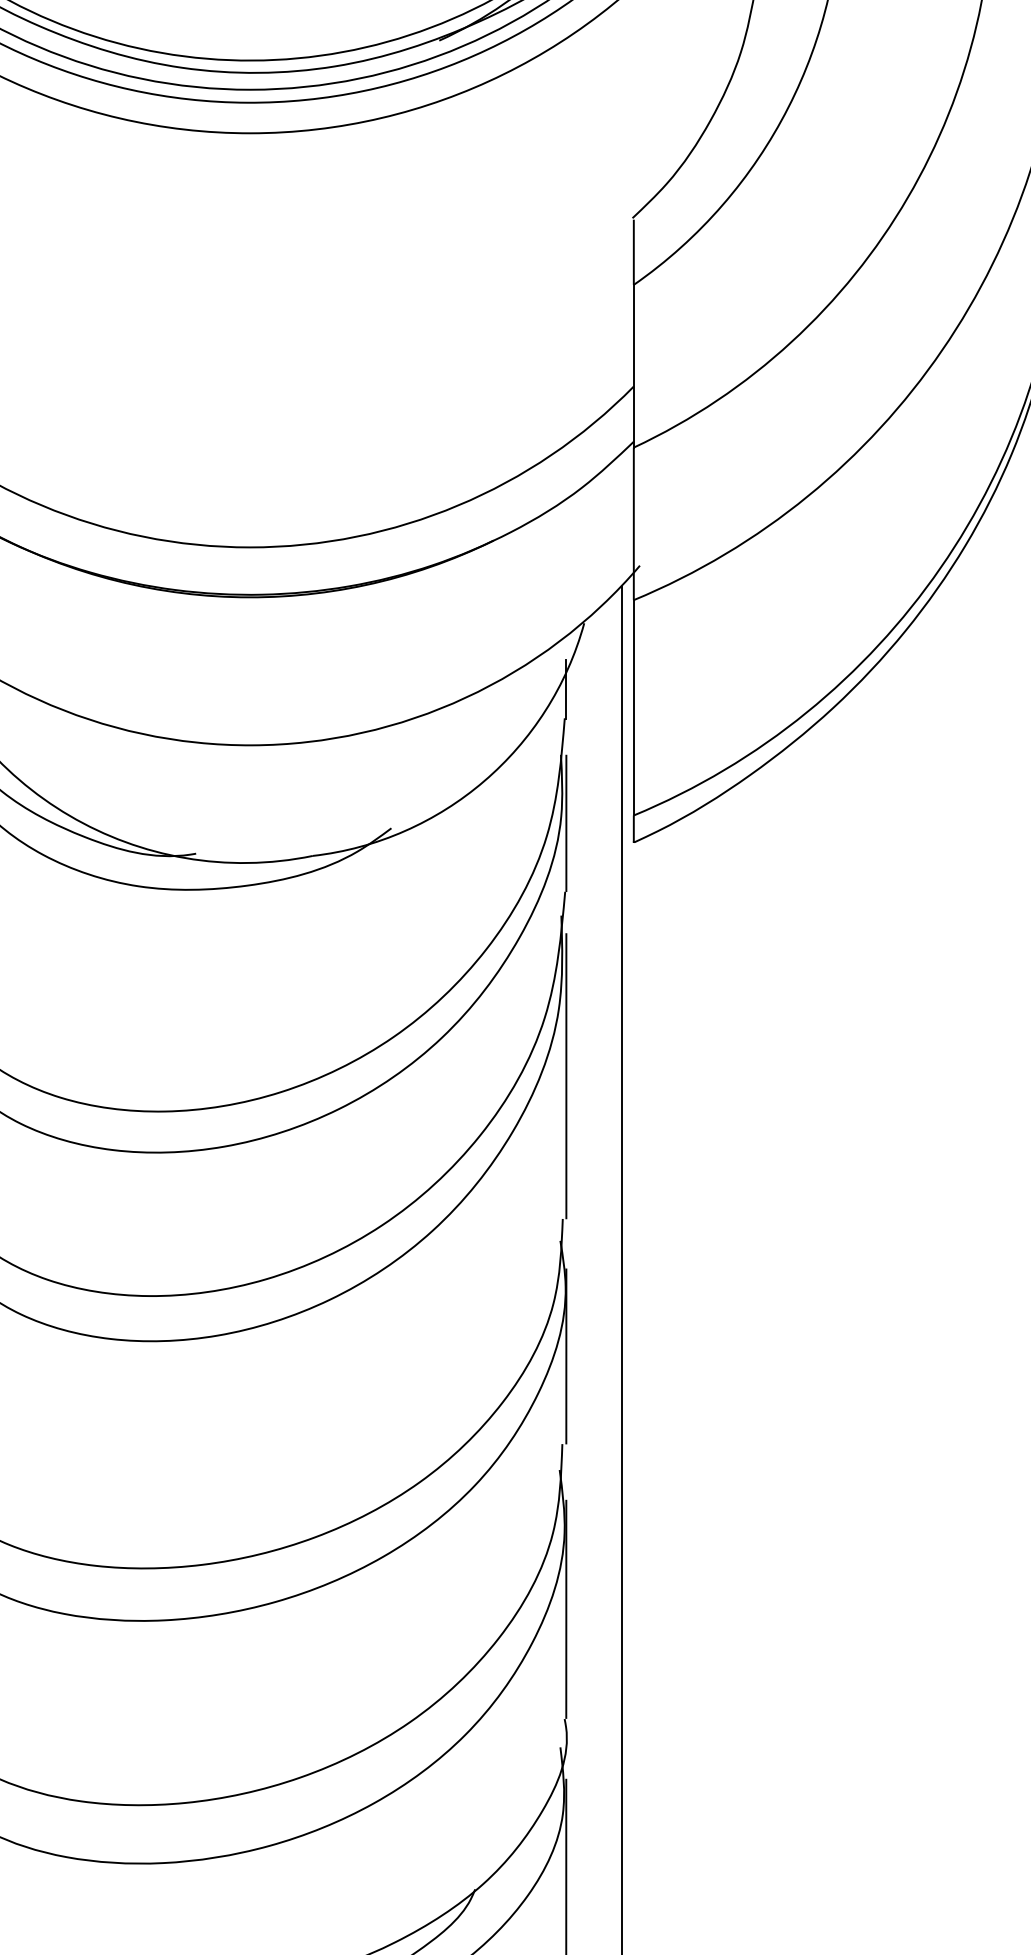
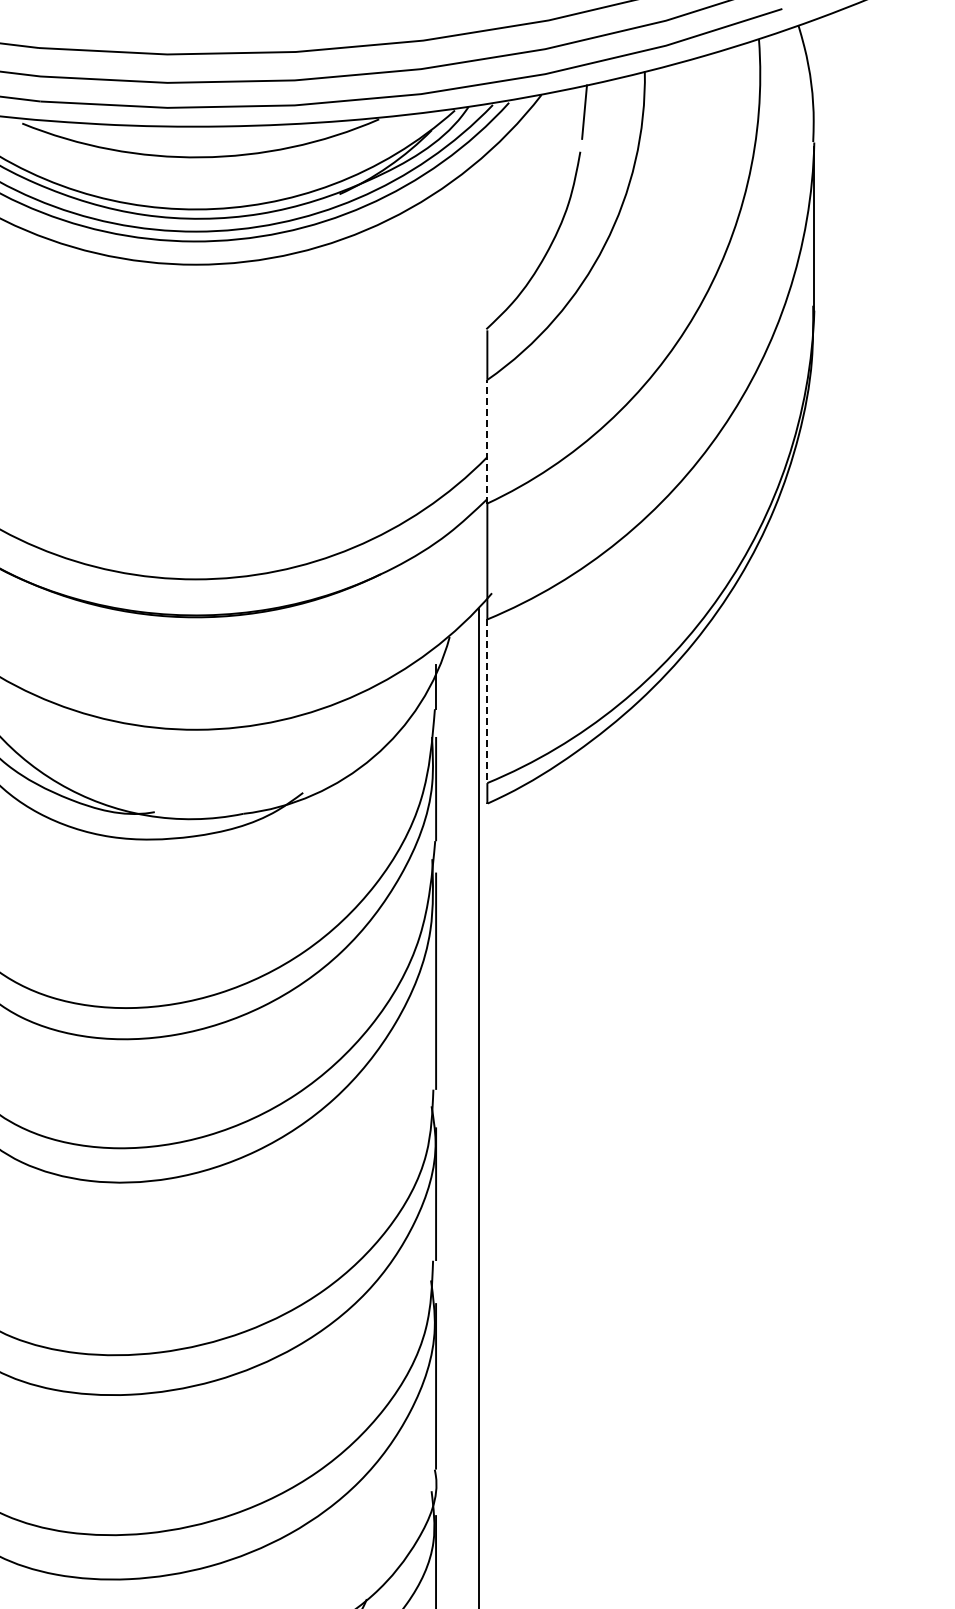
line: (633, 365) -> (487, 441), solid -> dashed
line: (633, 708) -> (487, 701), solid -> dashed

